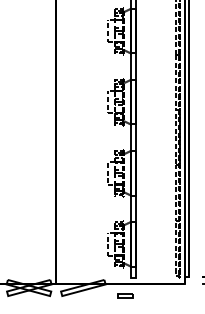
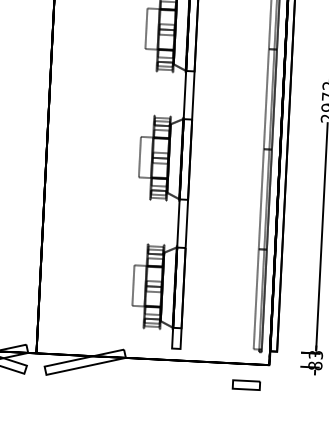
part: (125, 295) -> (245, 383), moved

